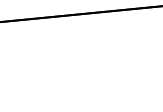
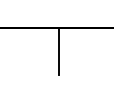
line: (91, 47) -> (58, 50), added

